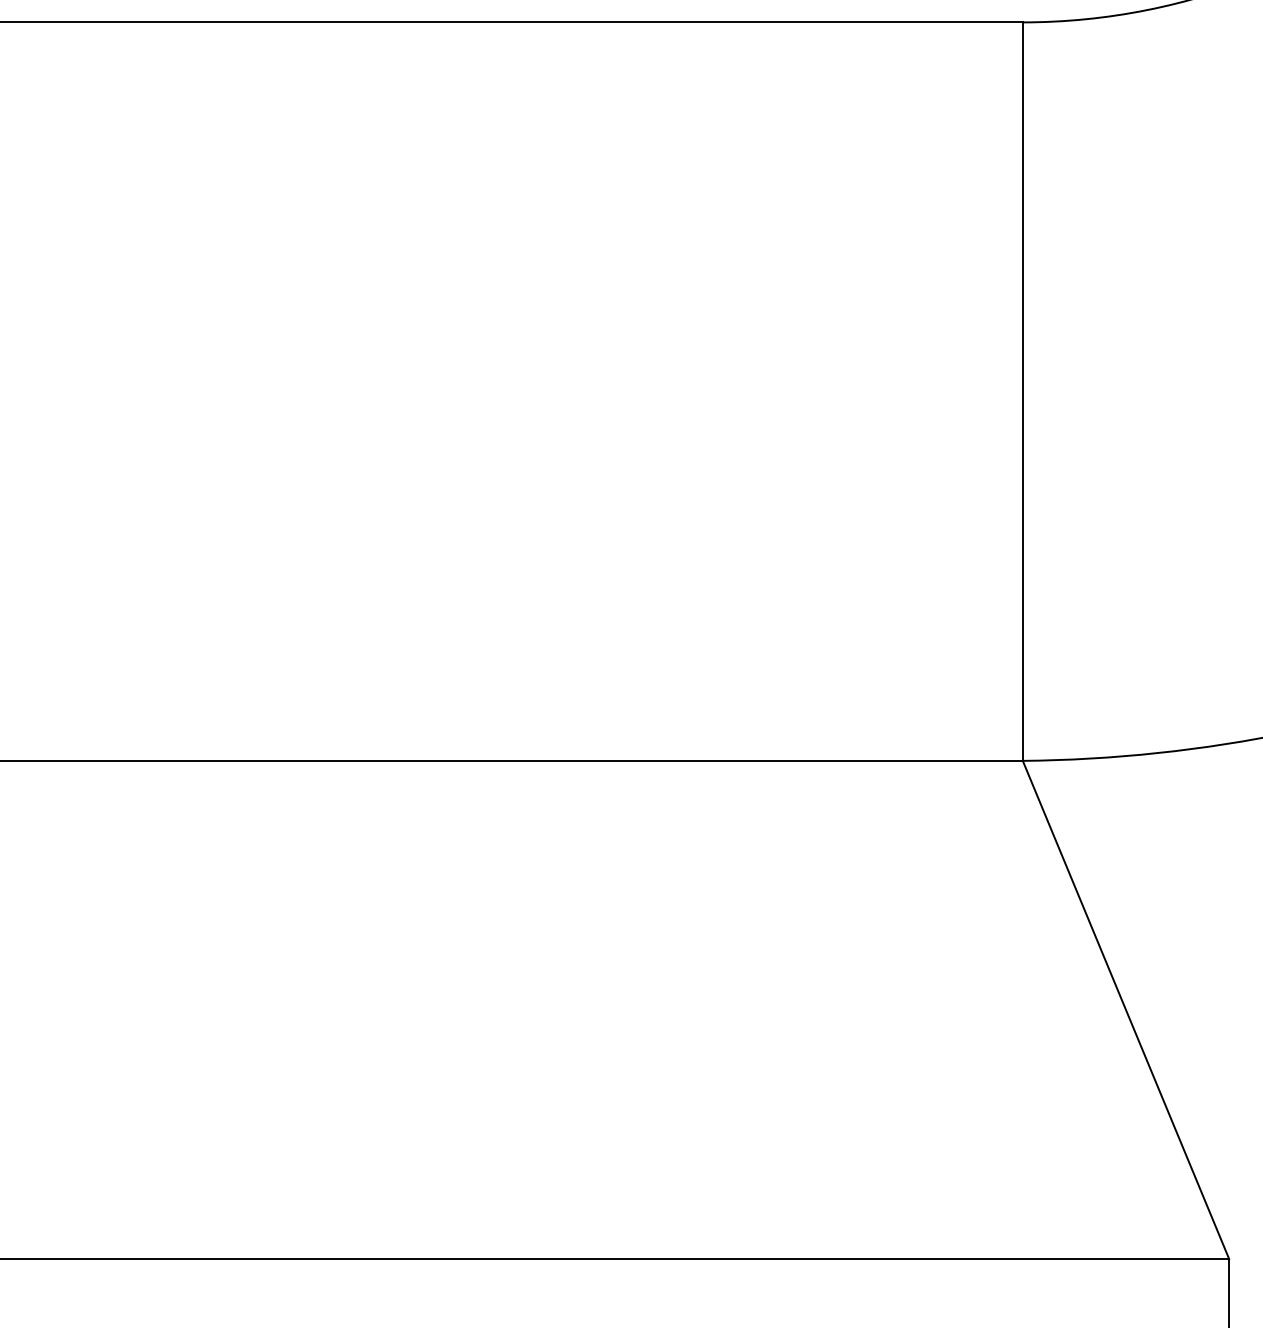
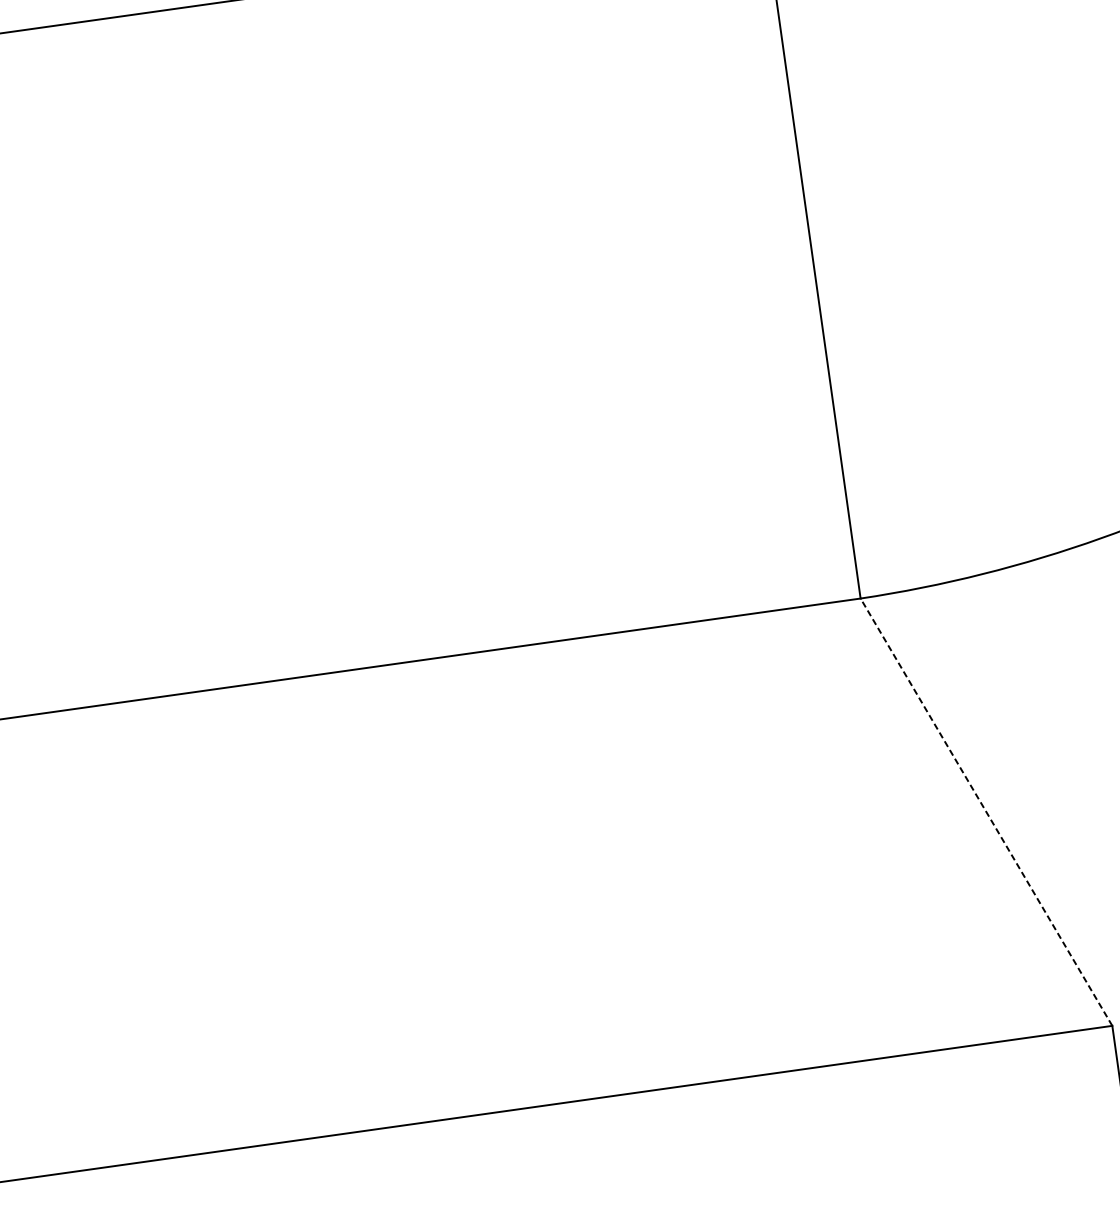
line: (1125, 1009) -> (985, 811), solid -> dashed

